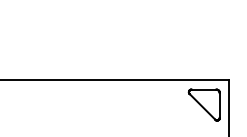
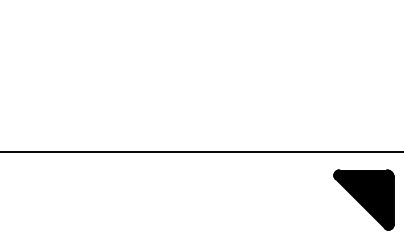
fill: (203, 104) -> (362, 198), added

